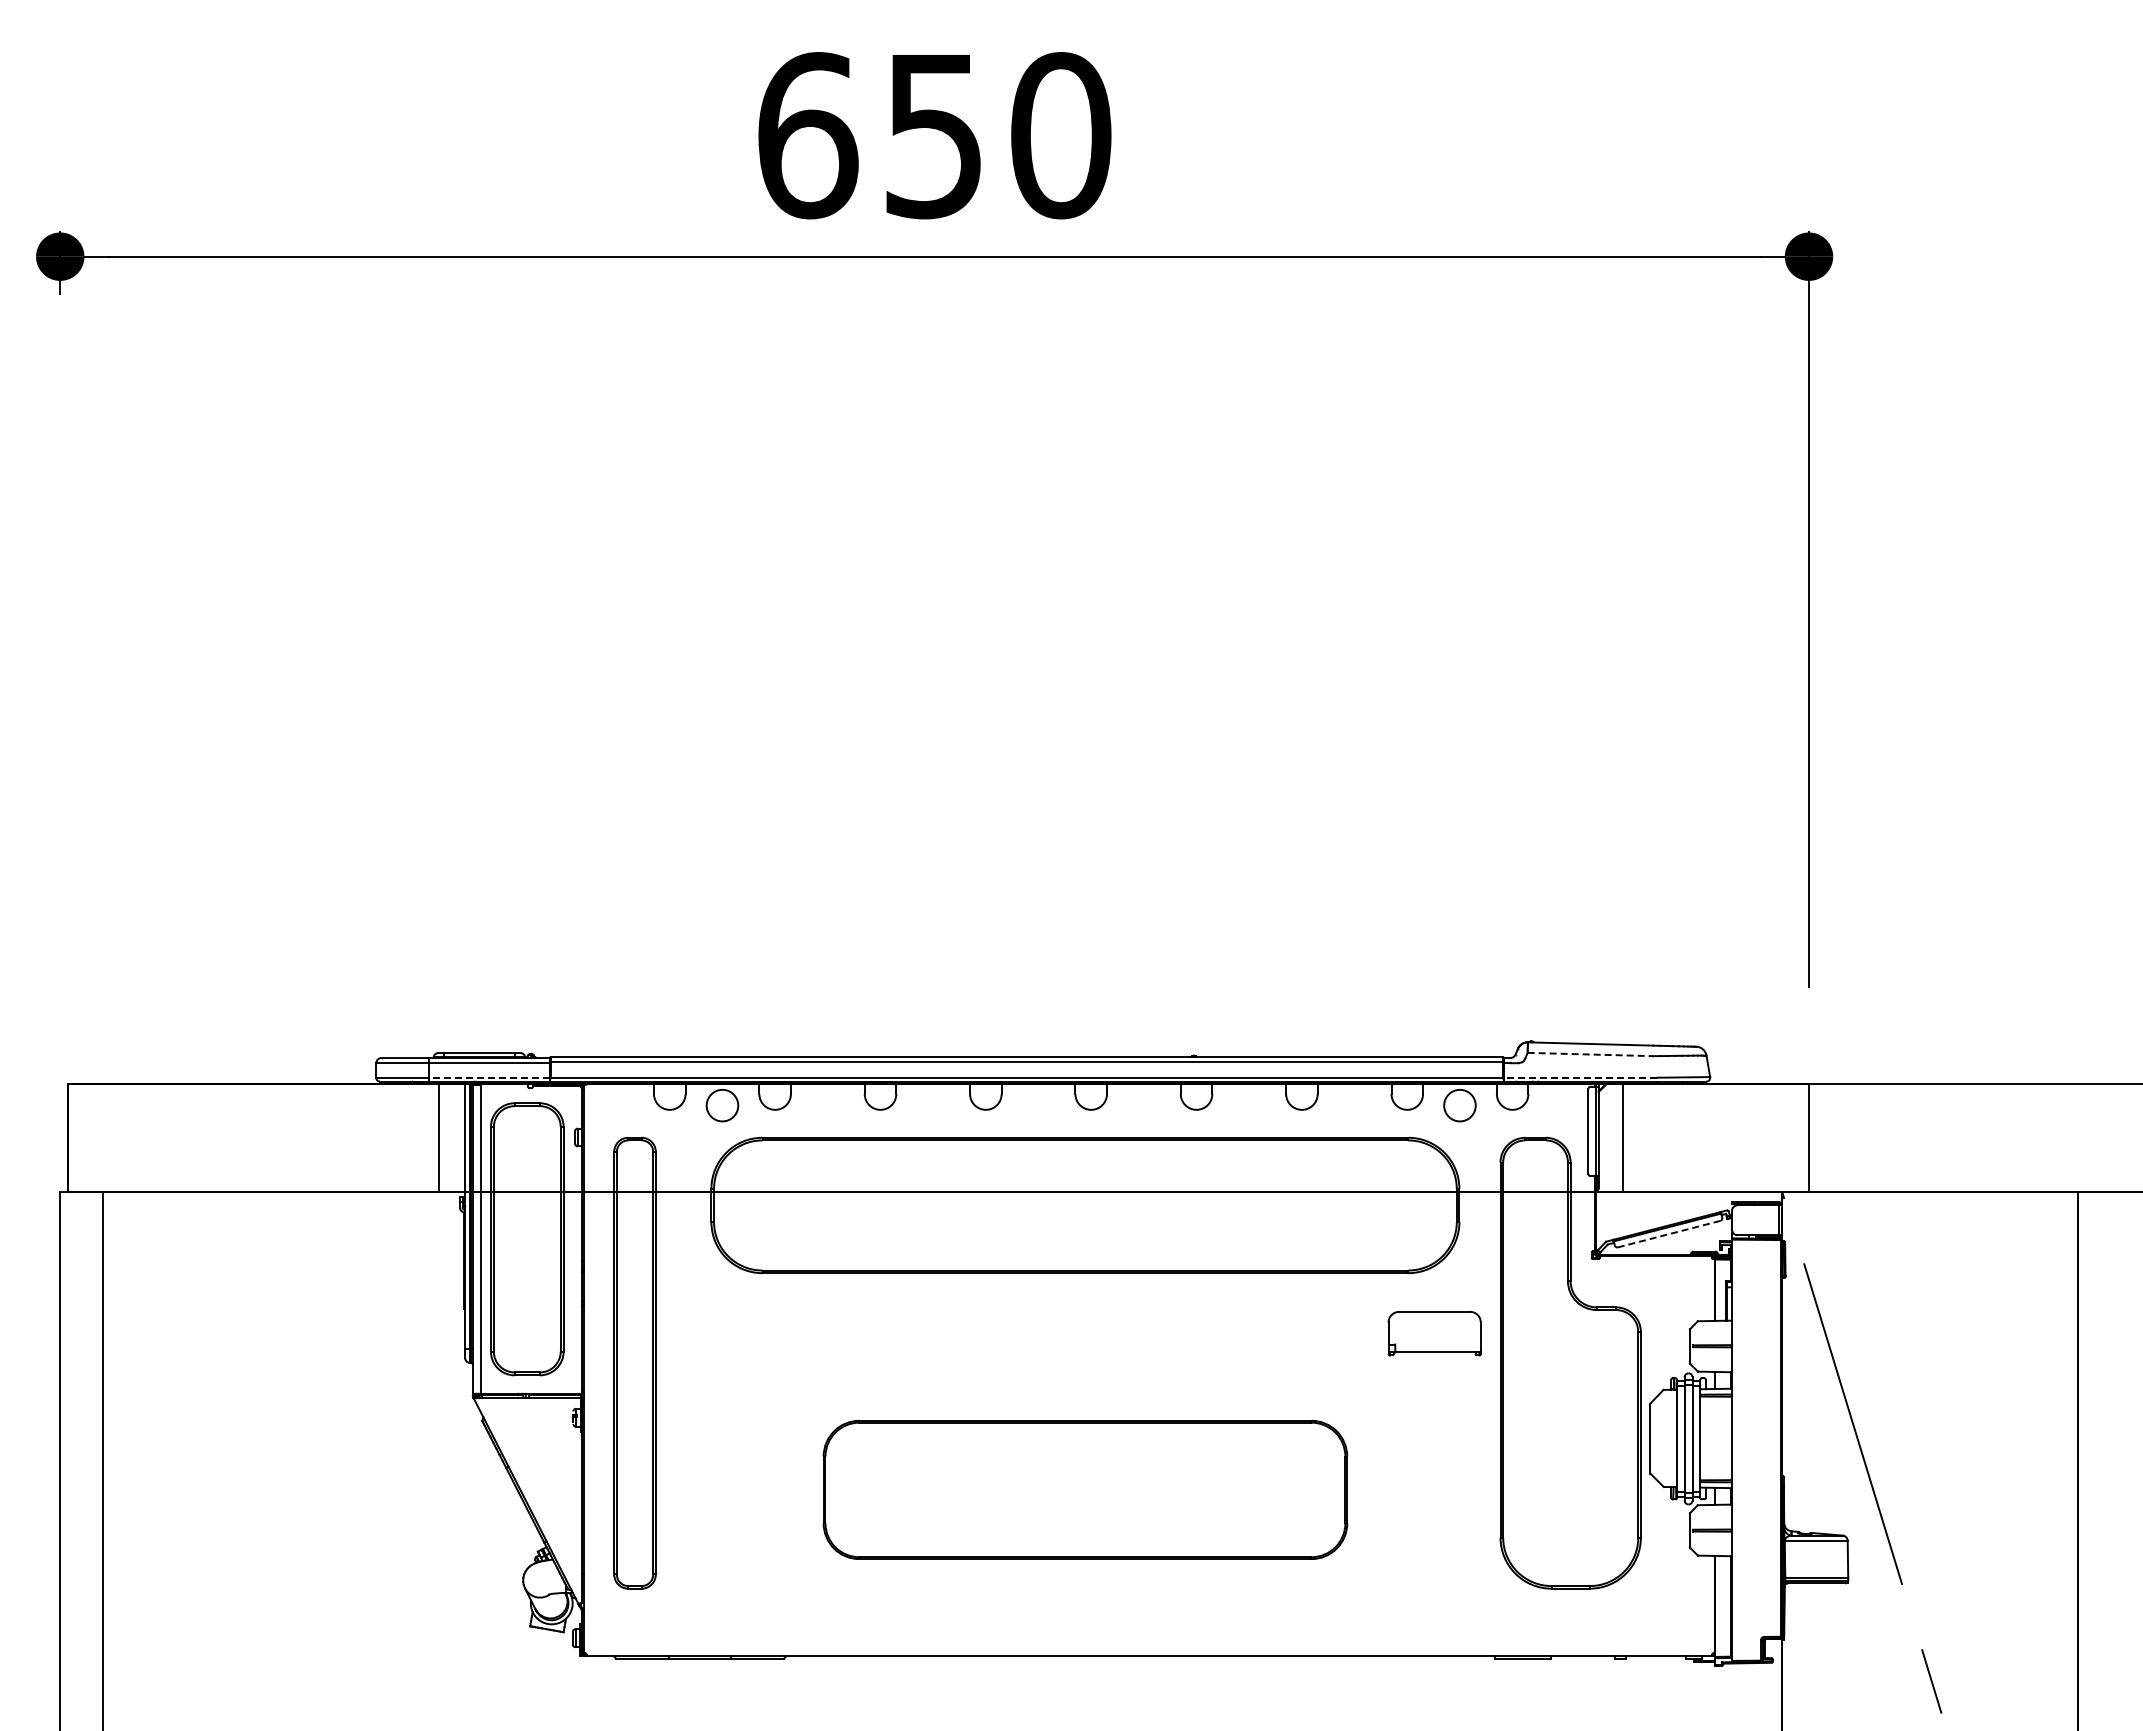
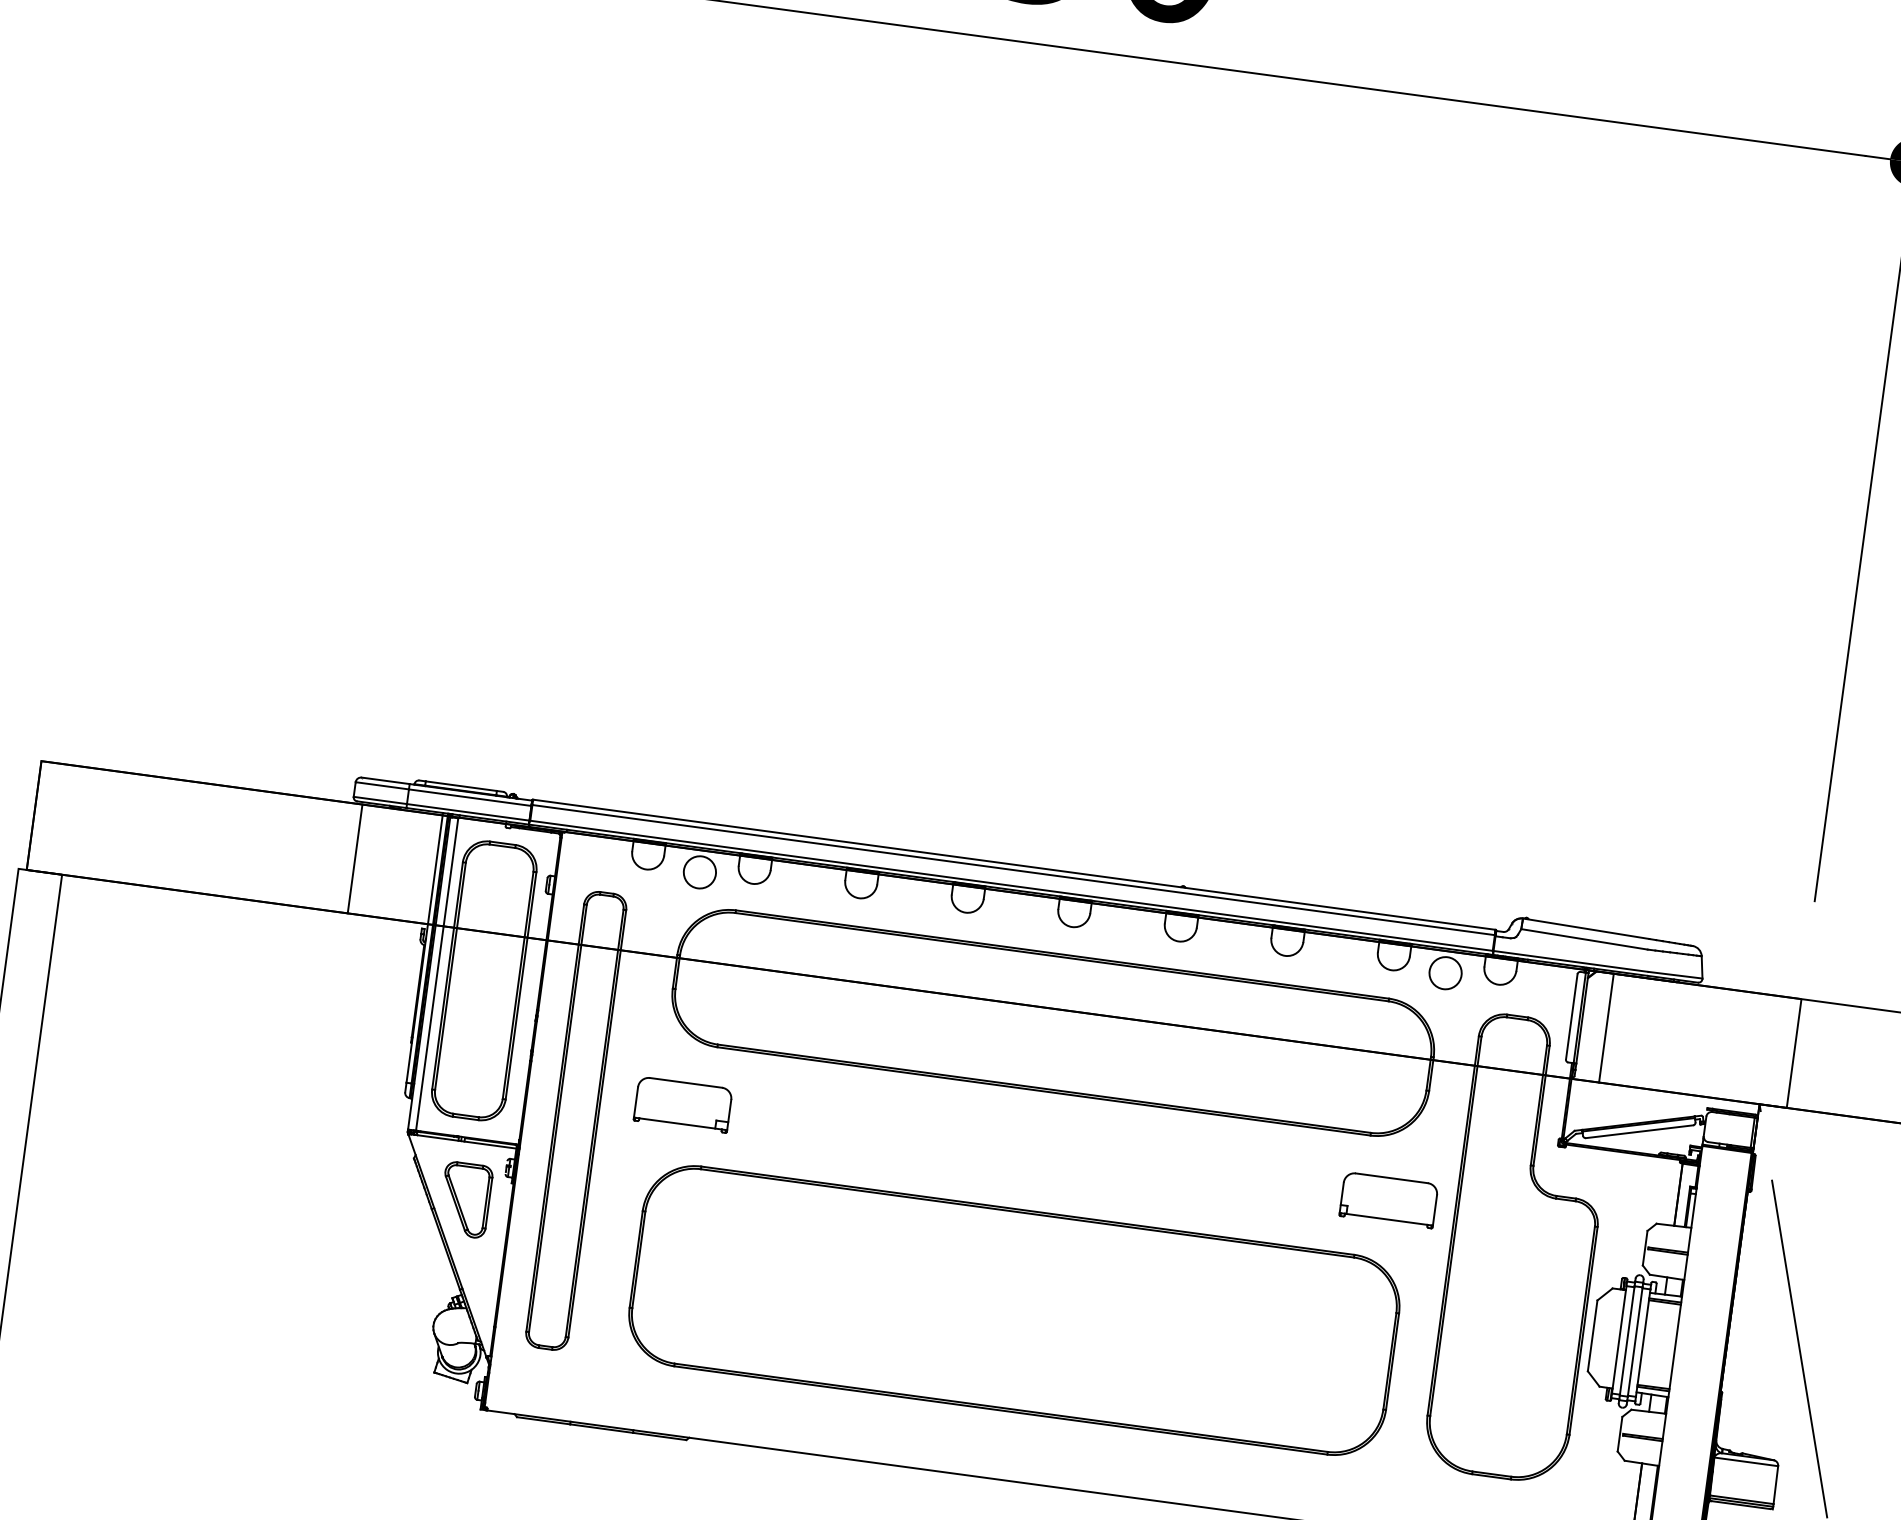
line: (1590, 1054) -> (1584, 939), dashed -> solid
line: (489, 1077) -> (468, 812), dashed -> solid
line: (1580, 1077) -> (1571, 961), dashed -> solid
line: (438, 1137) -> (354, 858), moved
line: (1669, 1234) -> (1639, 1132), dashed -> solid
part: (736, 1333) -> (682, 1104), added
part: (537, 1454) -> (465, 1199), added
part: (1085, 1489) -> (1014, 1310), size x1.43

